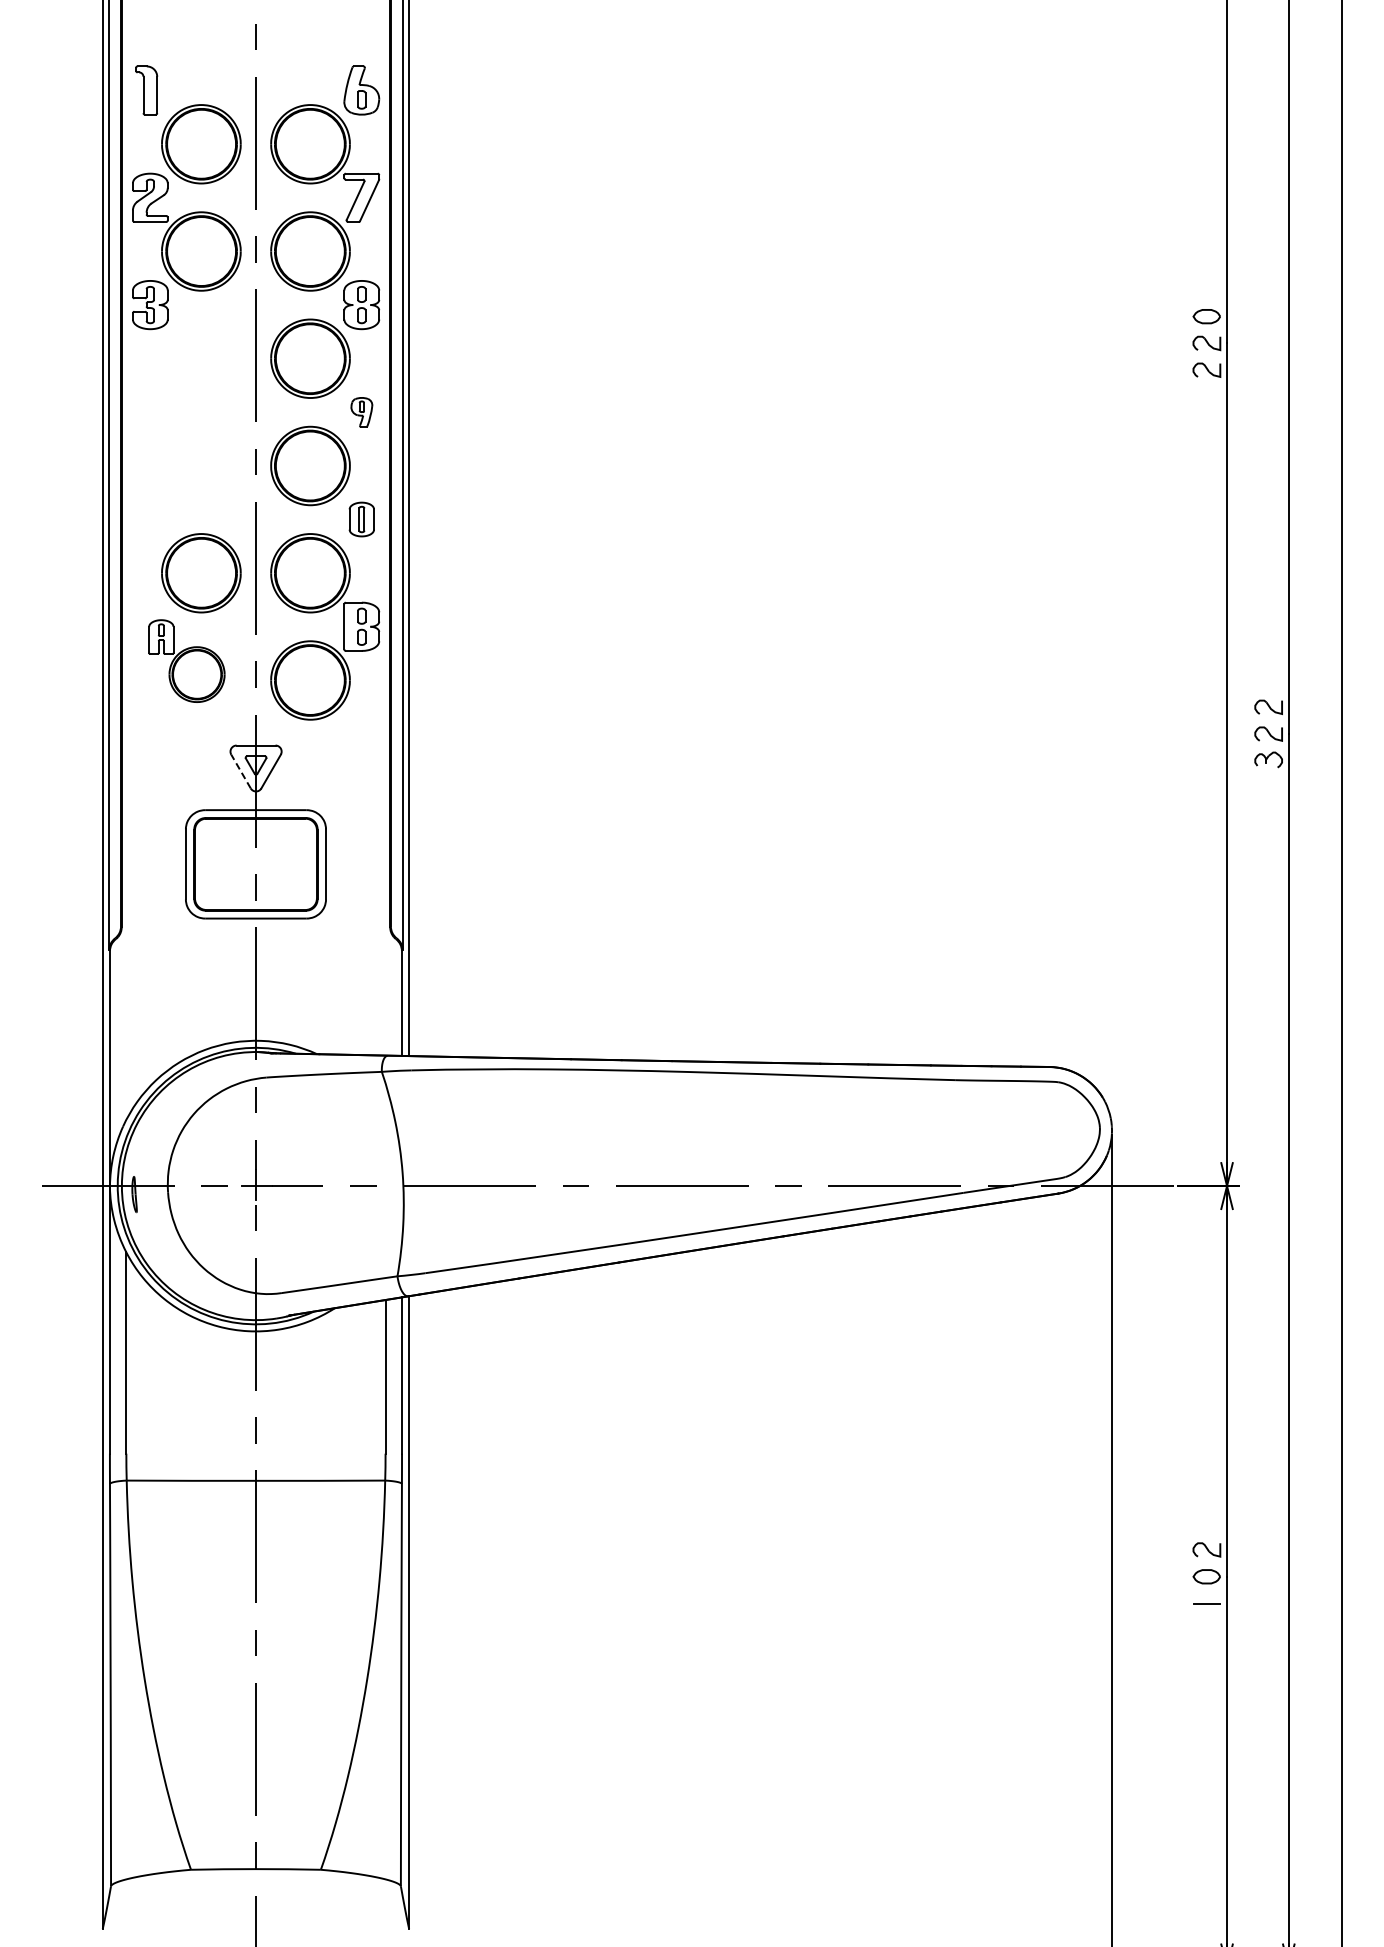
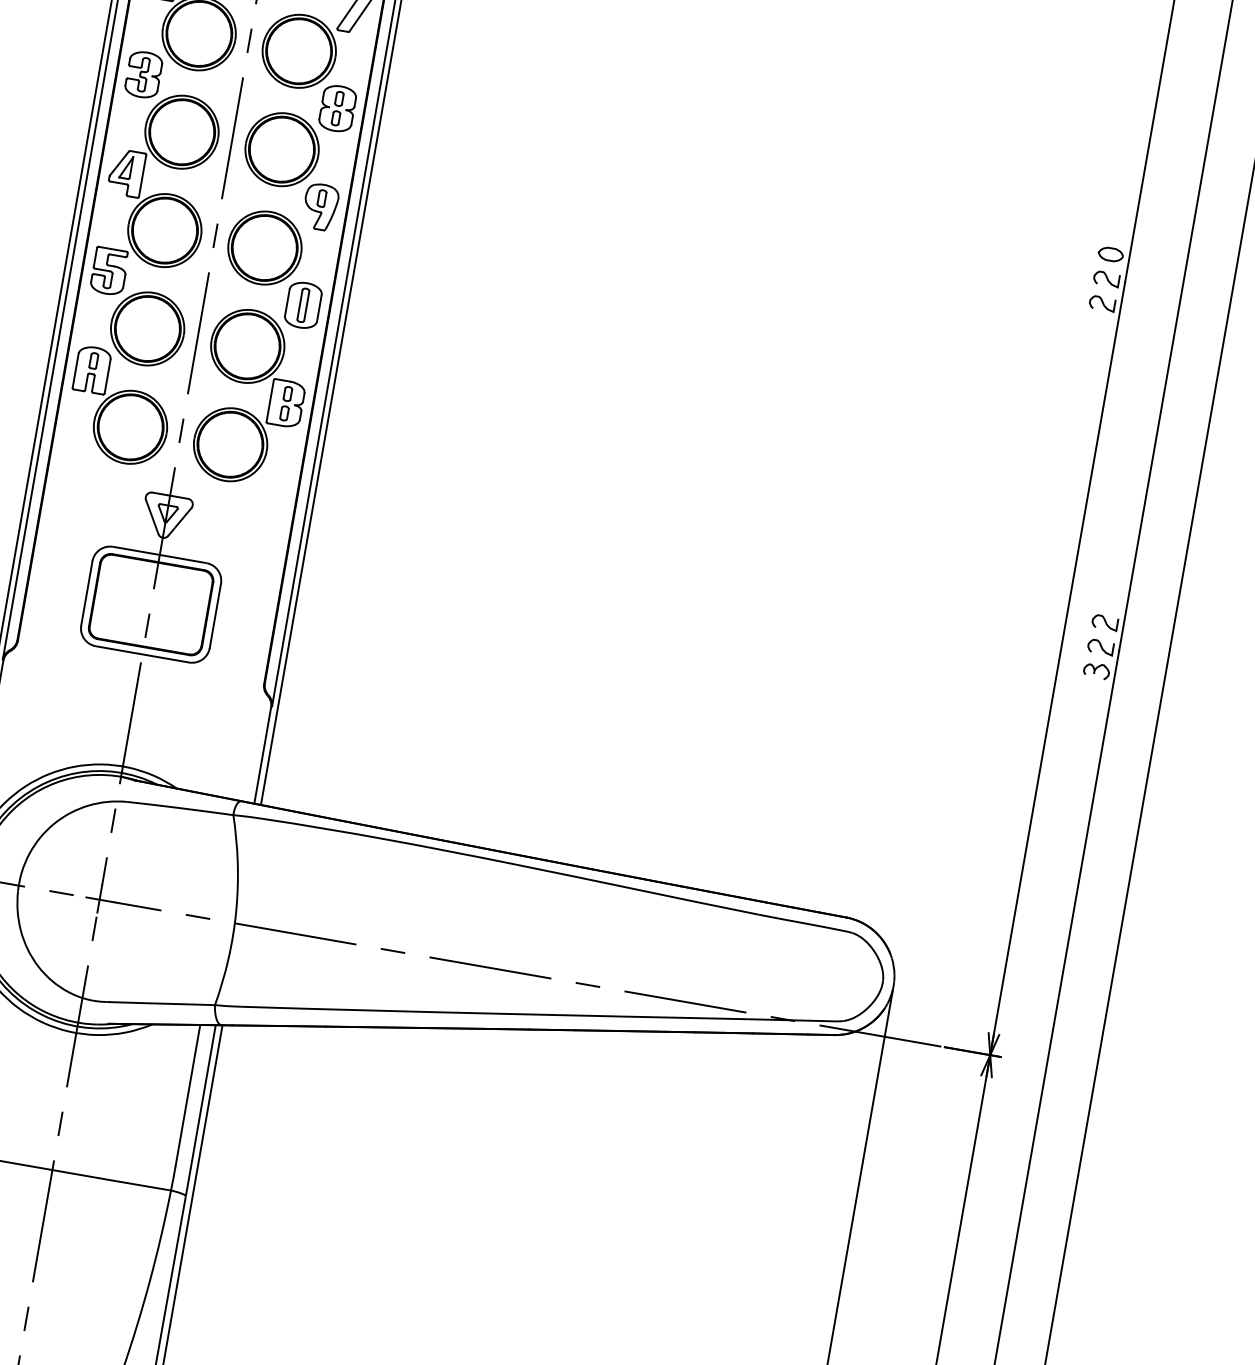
part: (361, 412) -> (320, 207), size x1.67
part: (186, 431) -> (156, 196), added
part: (361, 519) -> (303, 305), size x1.43
part: (186, 660) -> (120, 406), size x1.43
line: (240, 771) -> (151, 517), dashed -> solid

